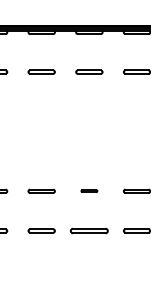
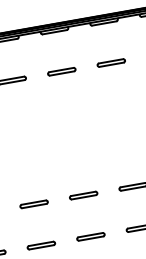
part: (89, 190) -> (83, 194), size x1.67
part: (89, 230) -> (90, 236), size x0.71

